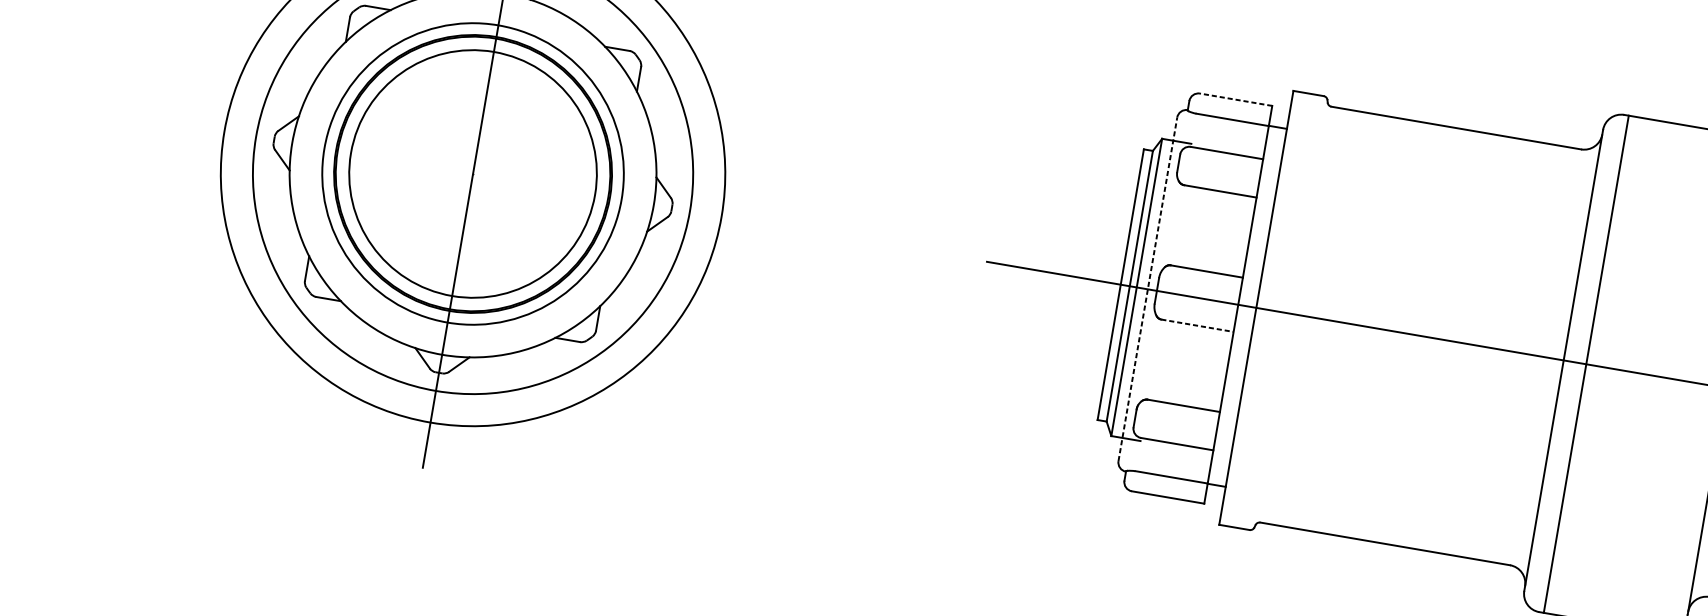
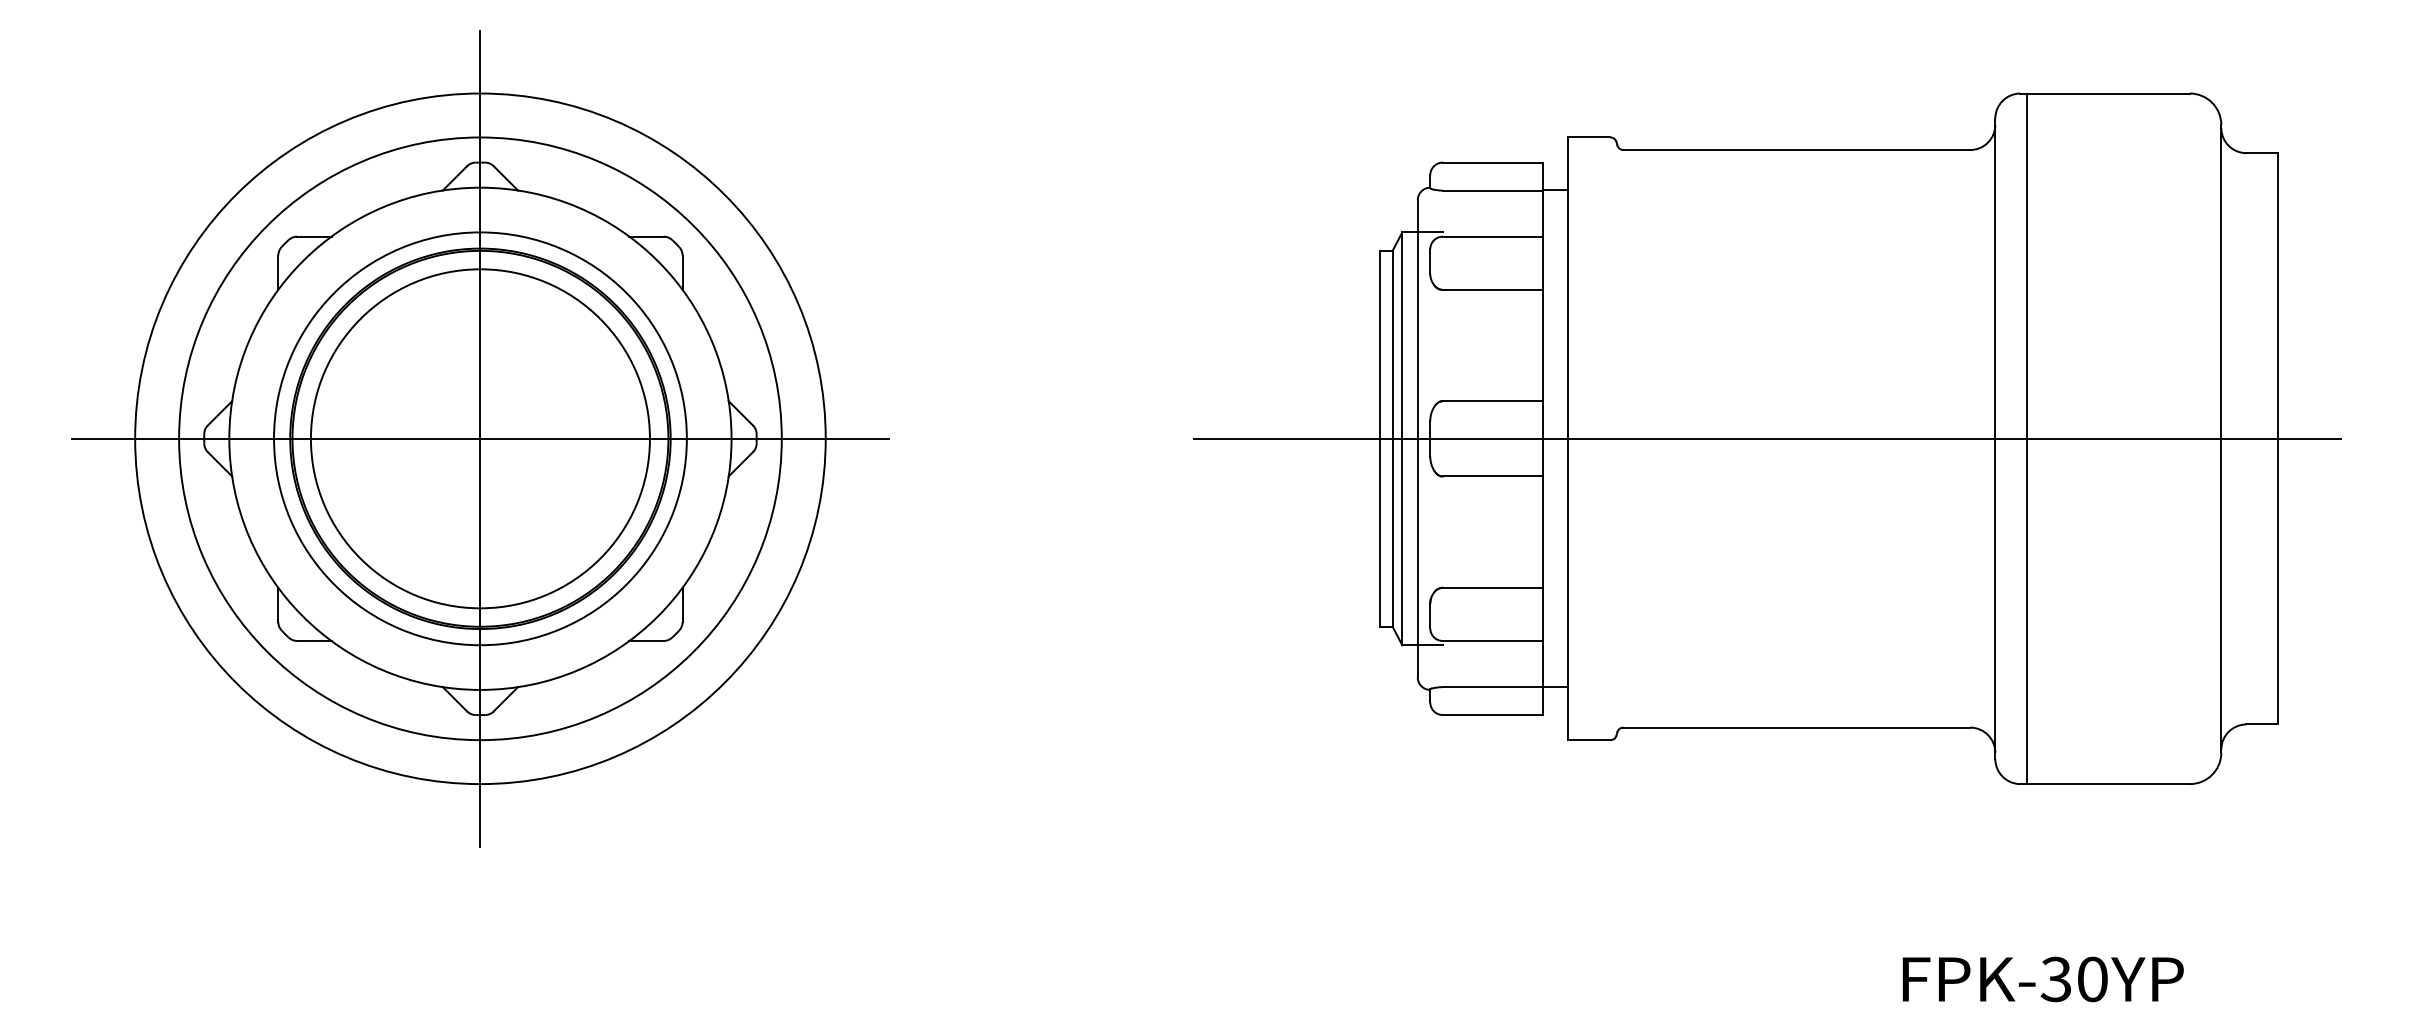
line: (1235, 99) -> (1492, 162), dashed -> solid
line: (473, 173) -> (480, 438), added
line: (1147, 289) -> (1417, 438), dashed -> solid
line: (1197, 325) -> (1493, 476), dashed -> solid

